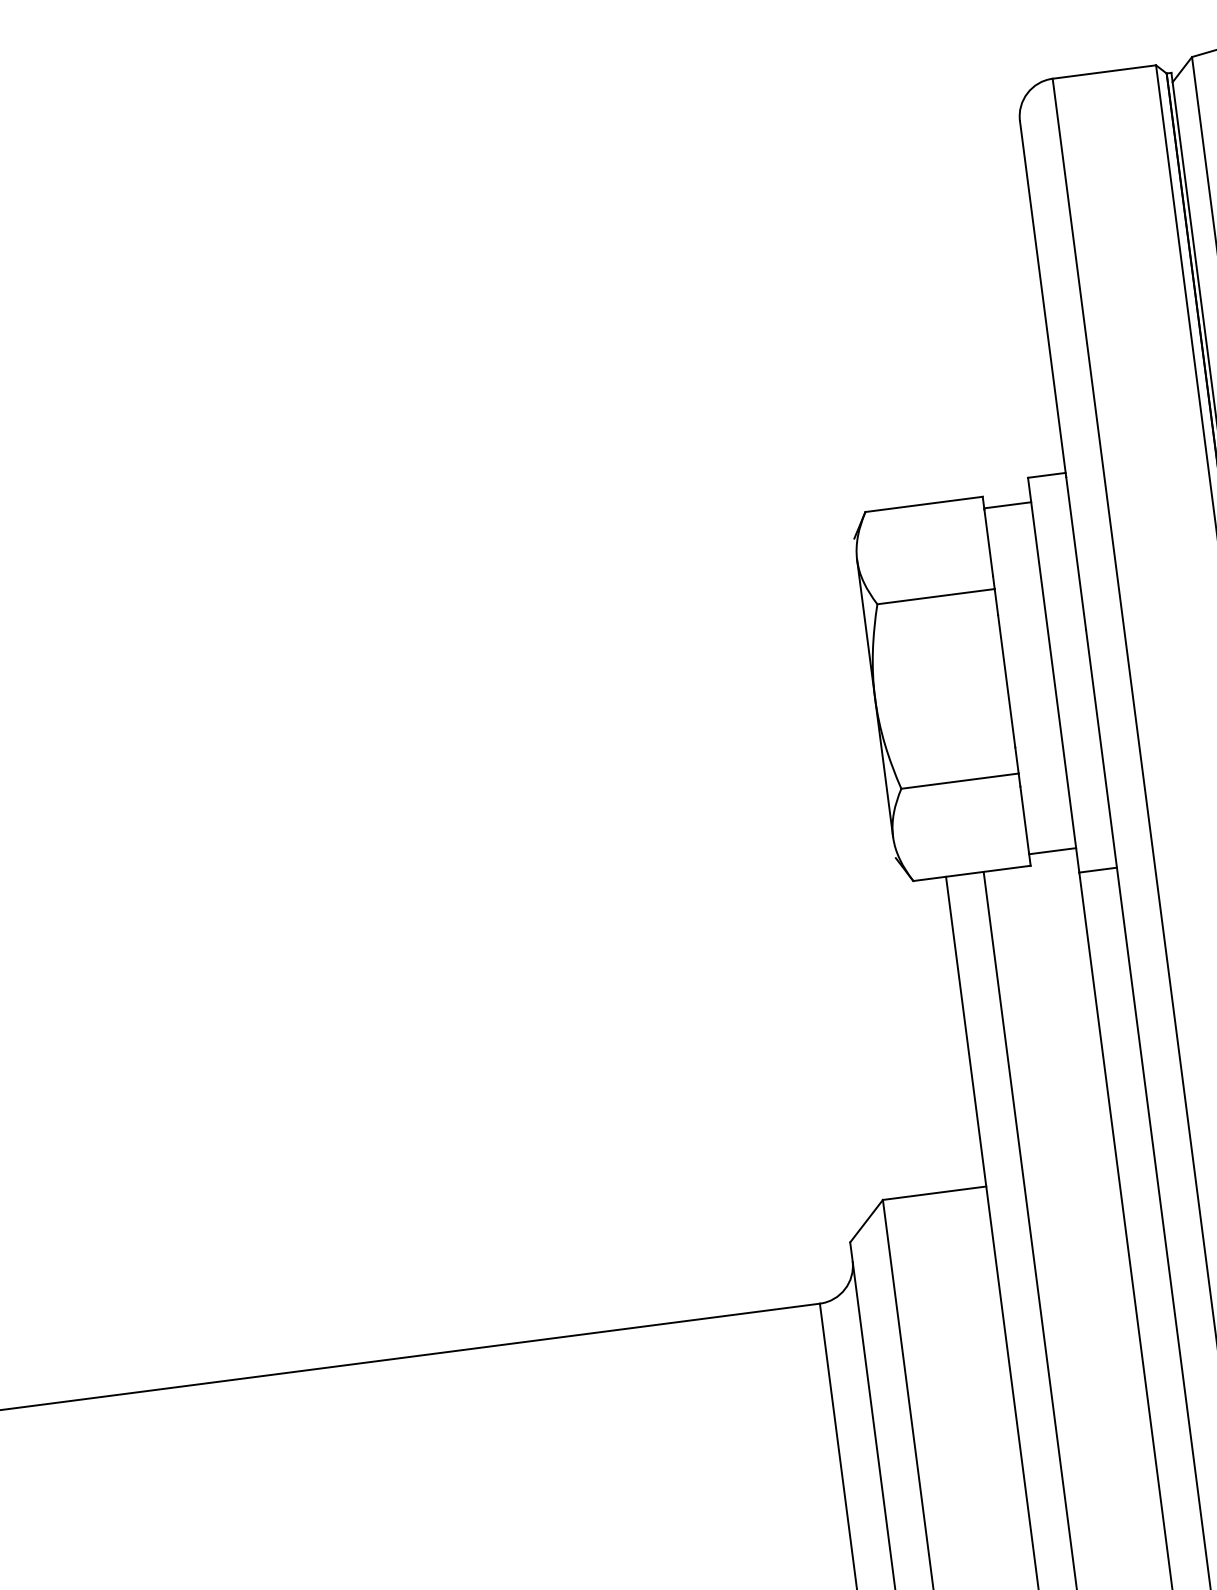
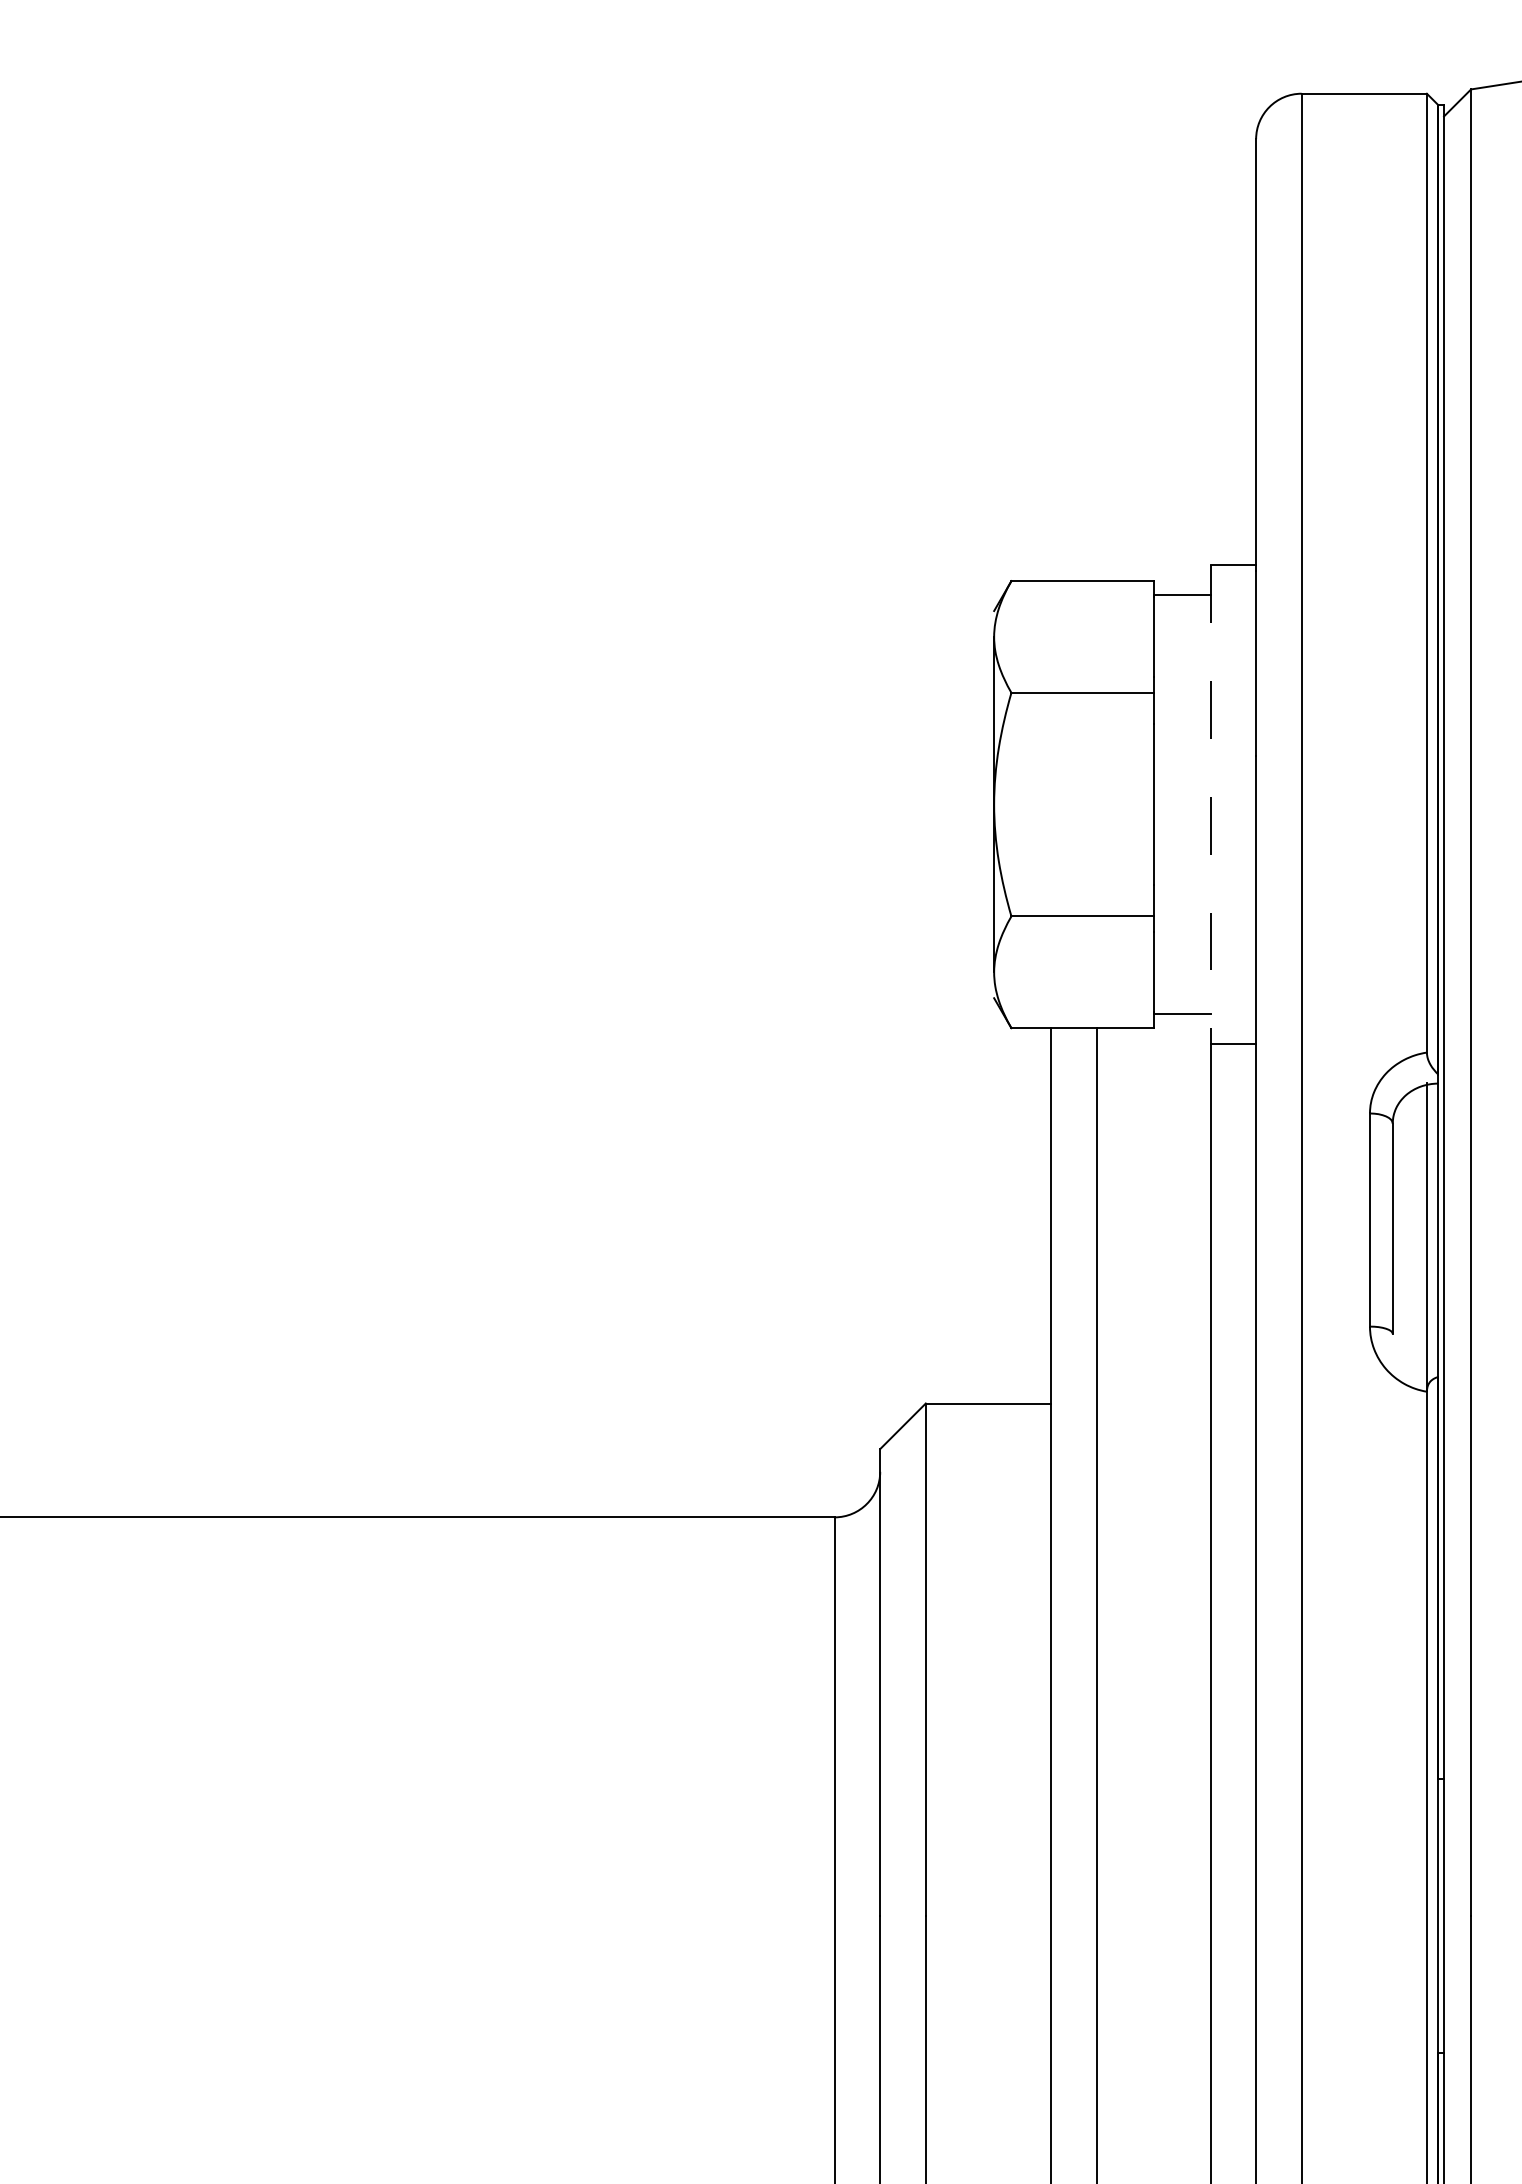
line: (1053, 675) -> (1210, 805), solid -> dashed

